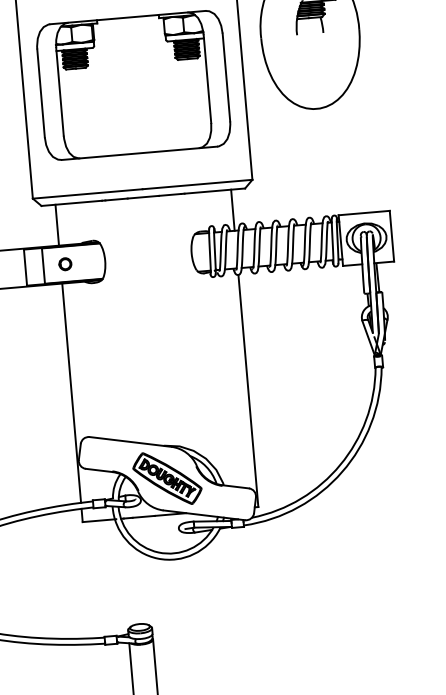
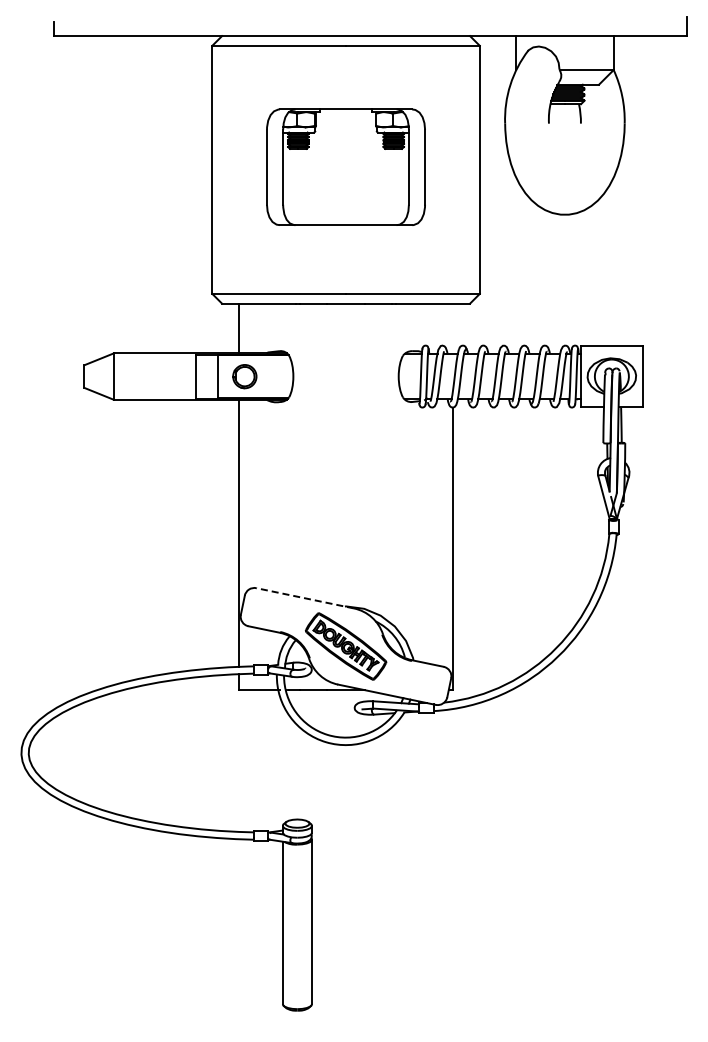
part: (133, 84) -> (345, 166), size x0.7
line: (233, 210) -> (453, 328), removed
part: (65, 264) -> (244, 376), size x1.6
line: (130, 442) -> (305, 598), solid -> dashed

